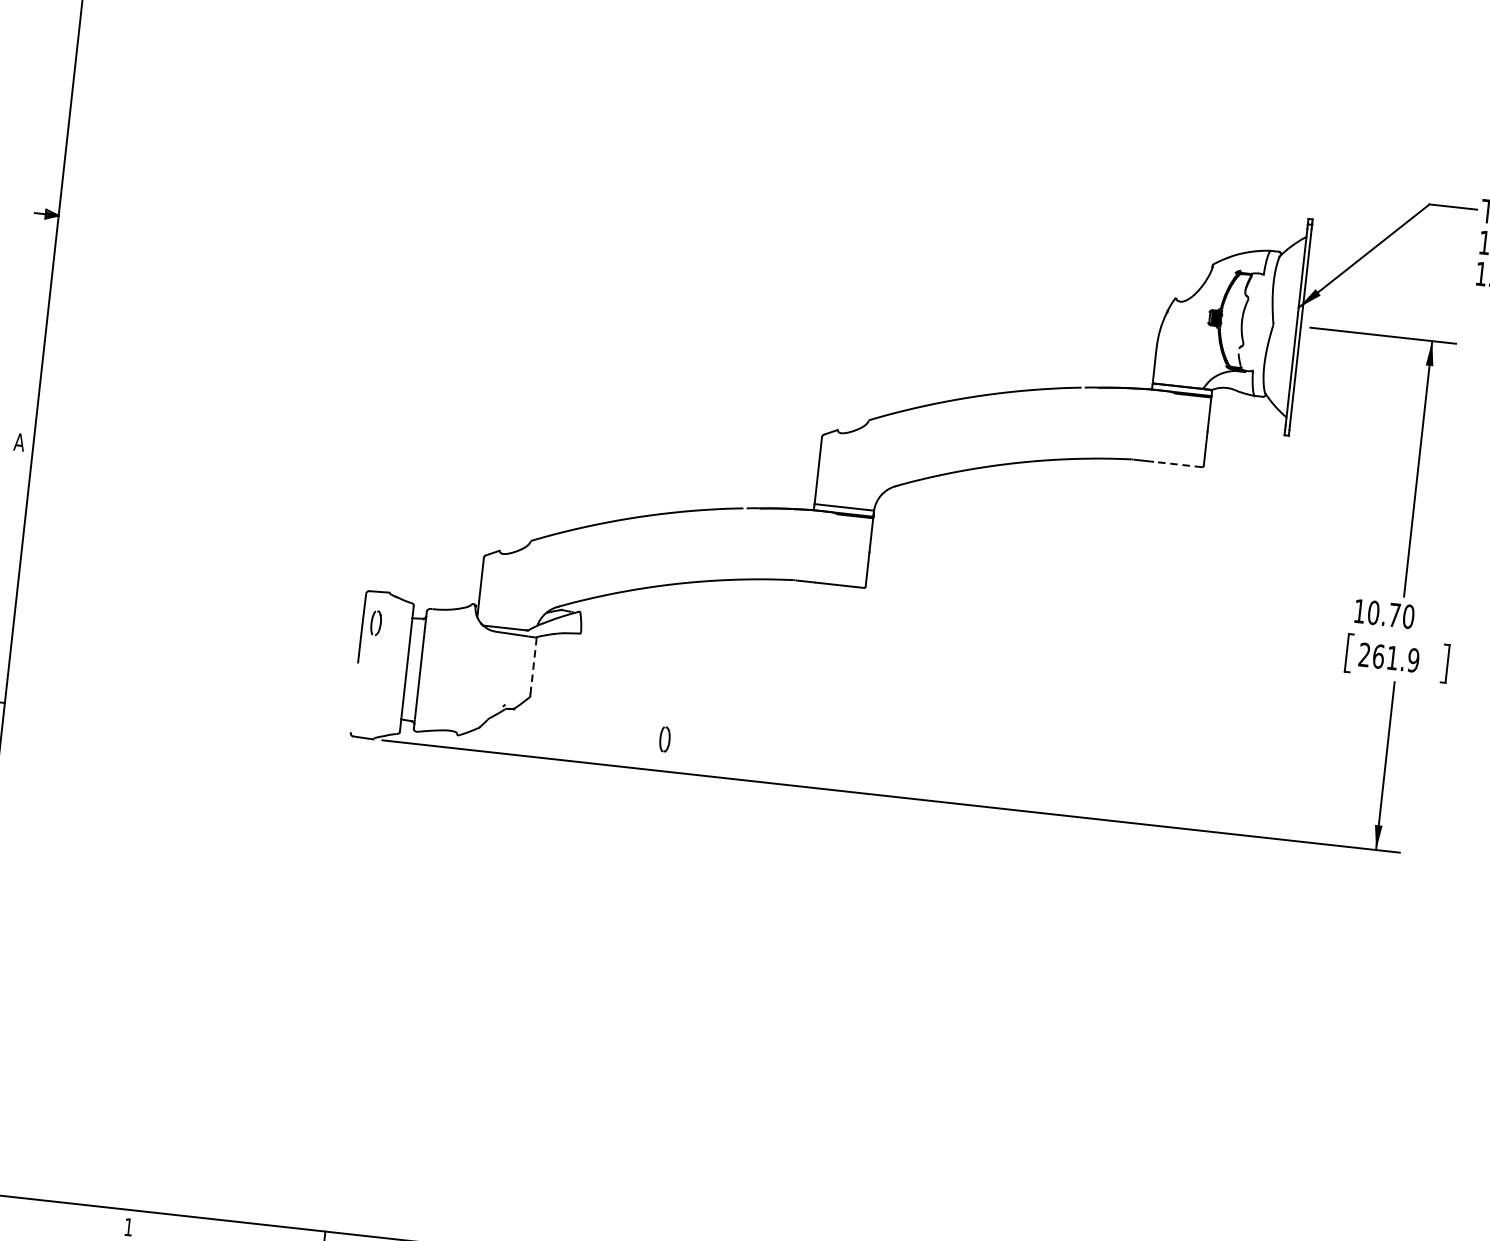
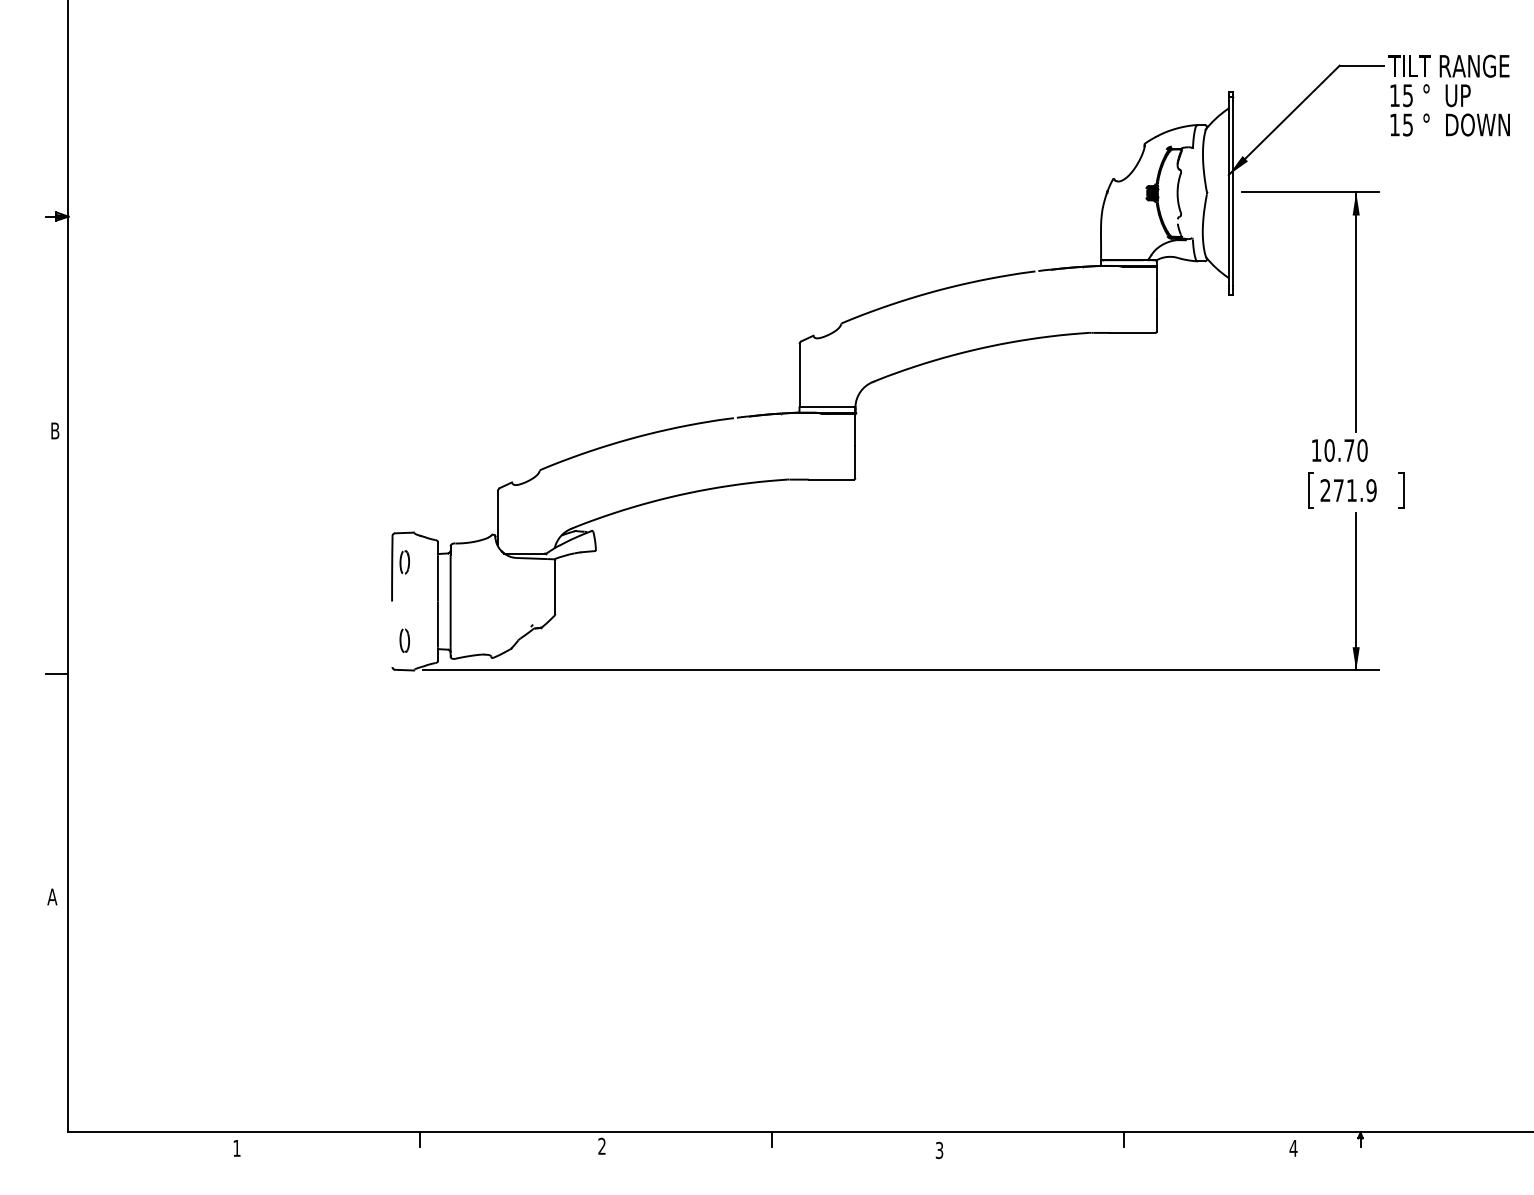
text: (19, 441) -> (55, 430), A -> B
line: (1177, 464) -> (1132, 332), dashed -> solid
text: (1378, 656) -> (1338, 490), 261.9 -> 271.9
line: (533, 666) -> (555, 586), dashed -> solid
part: (664, 739) -> (404, 640), moved

